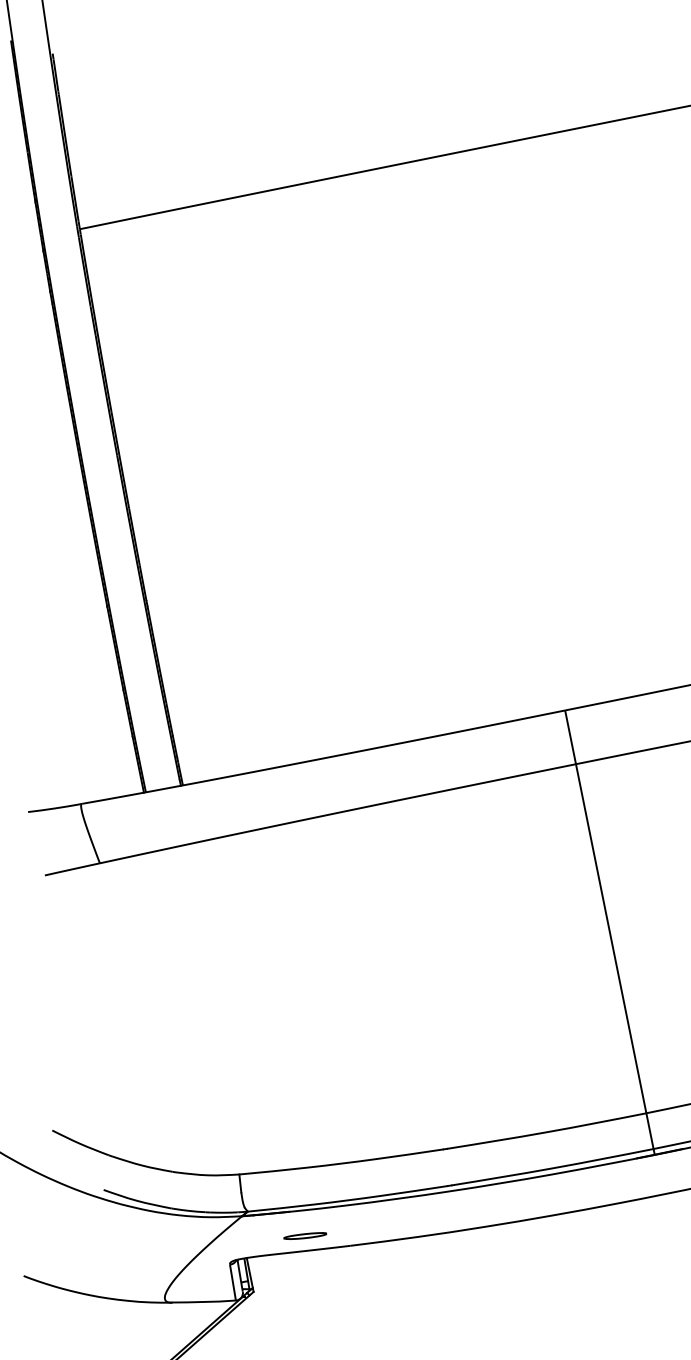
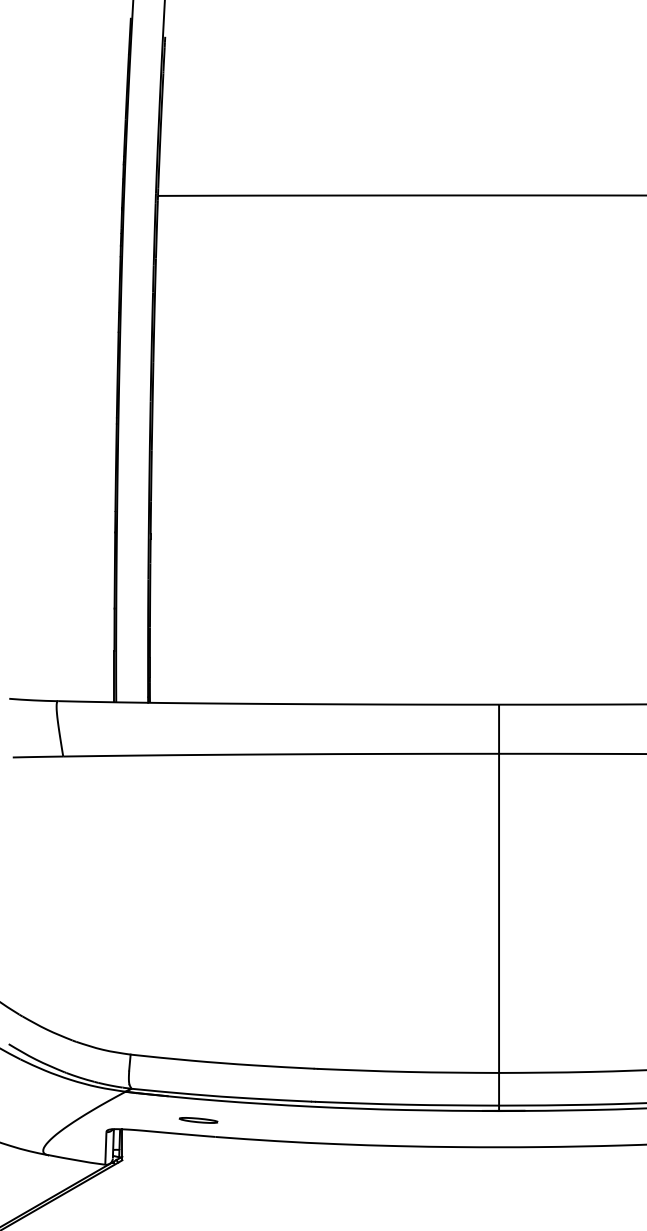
curve: (304, 1235) -> (198, 1119), moved

